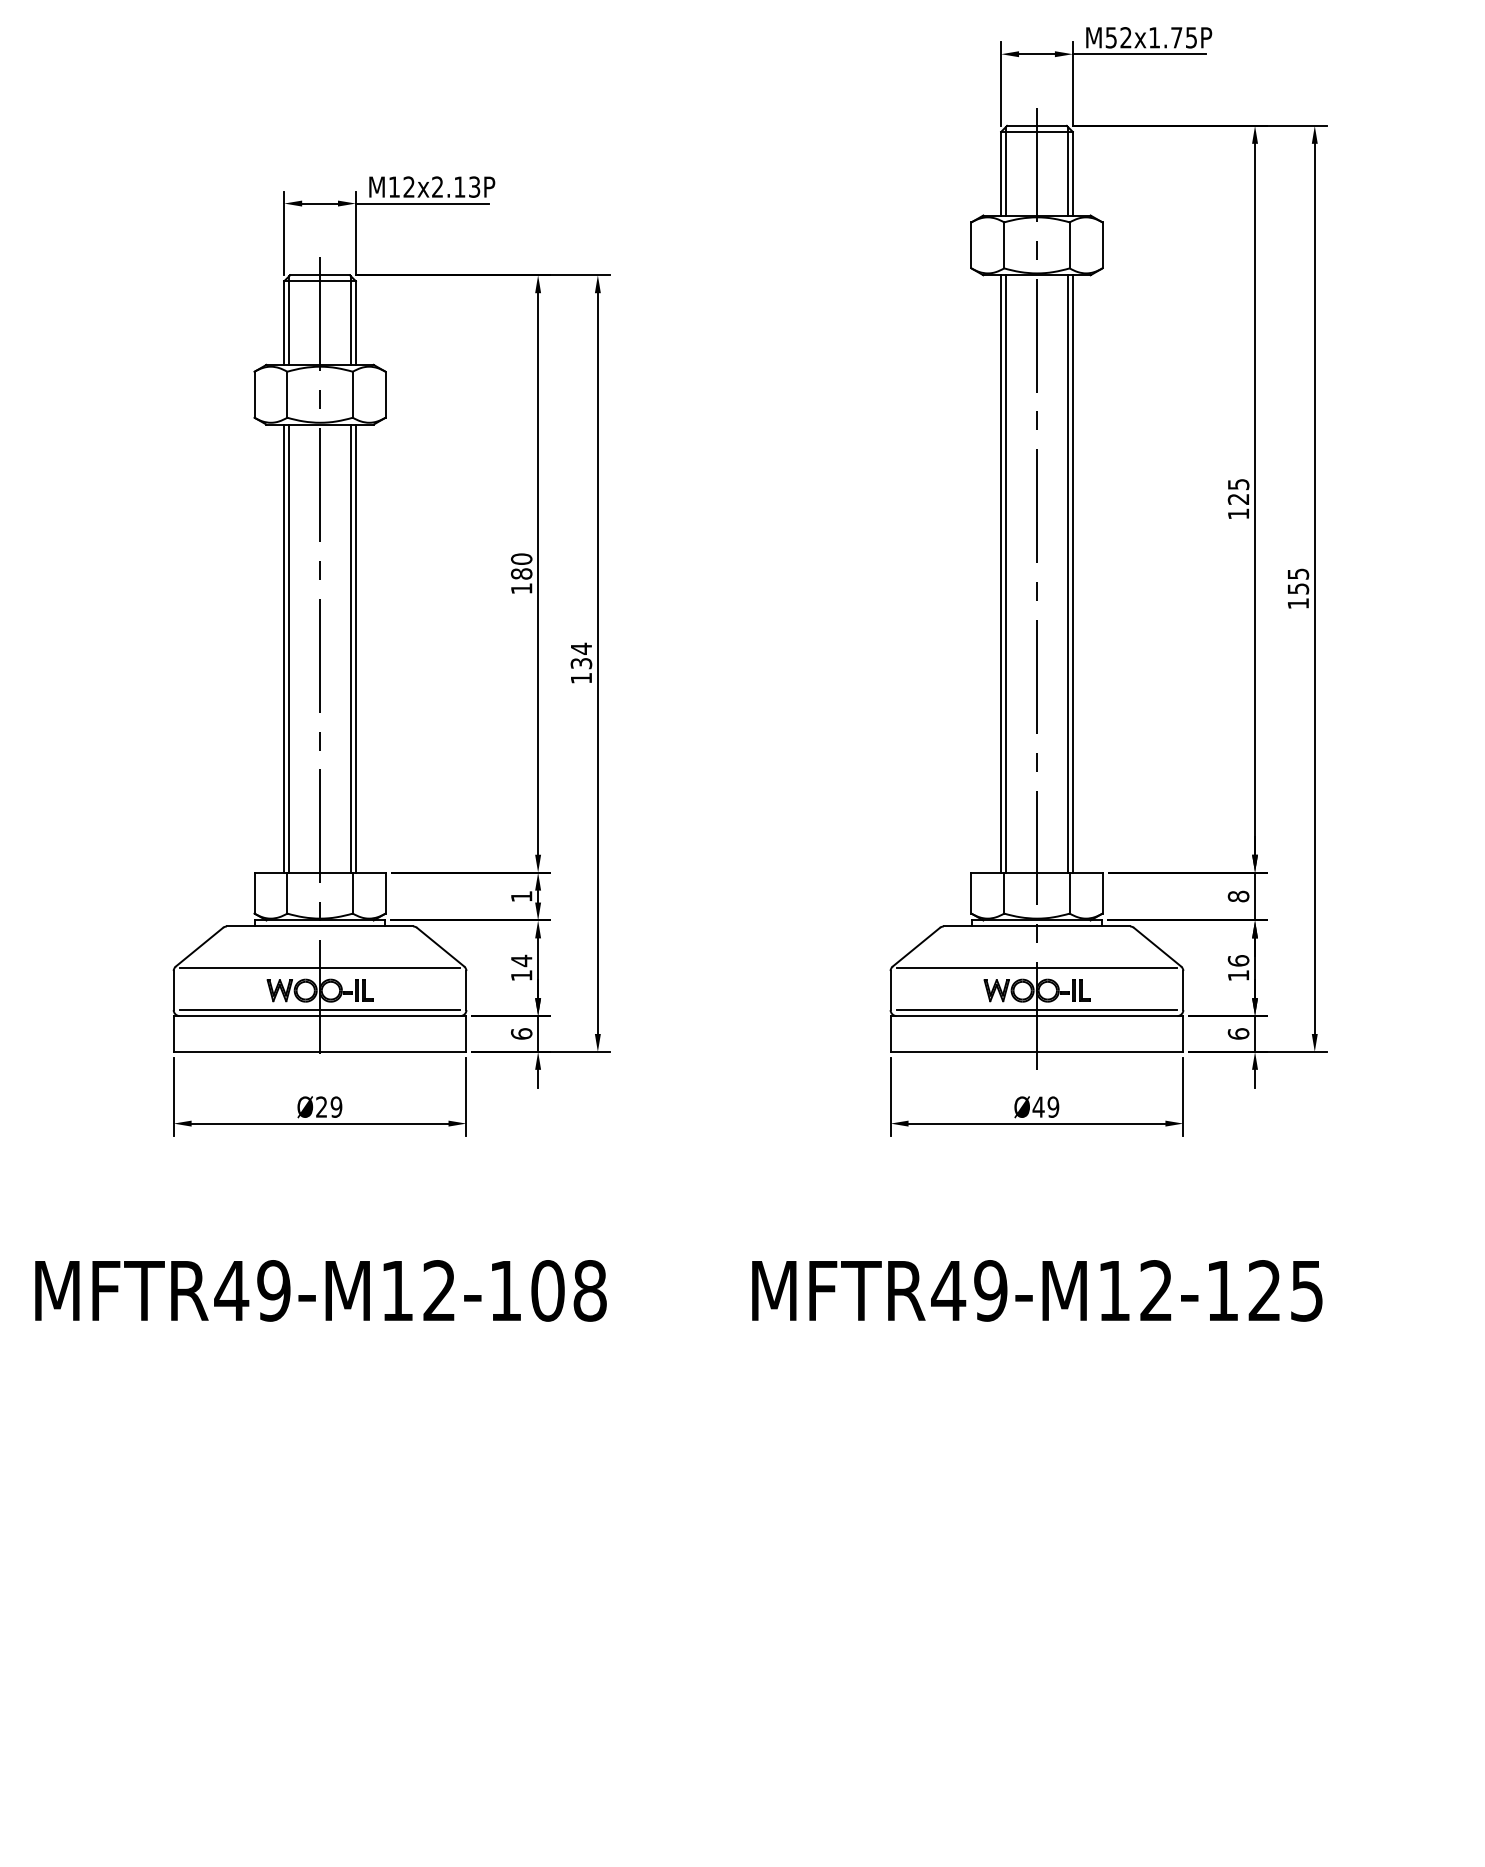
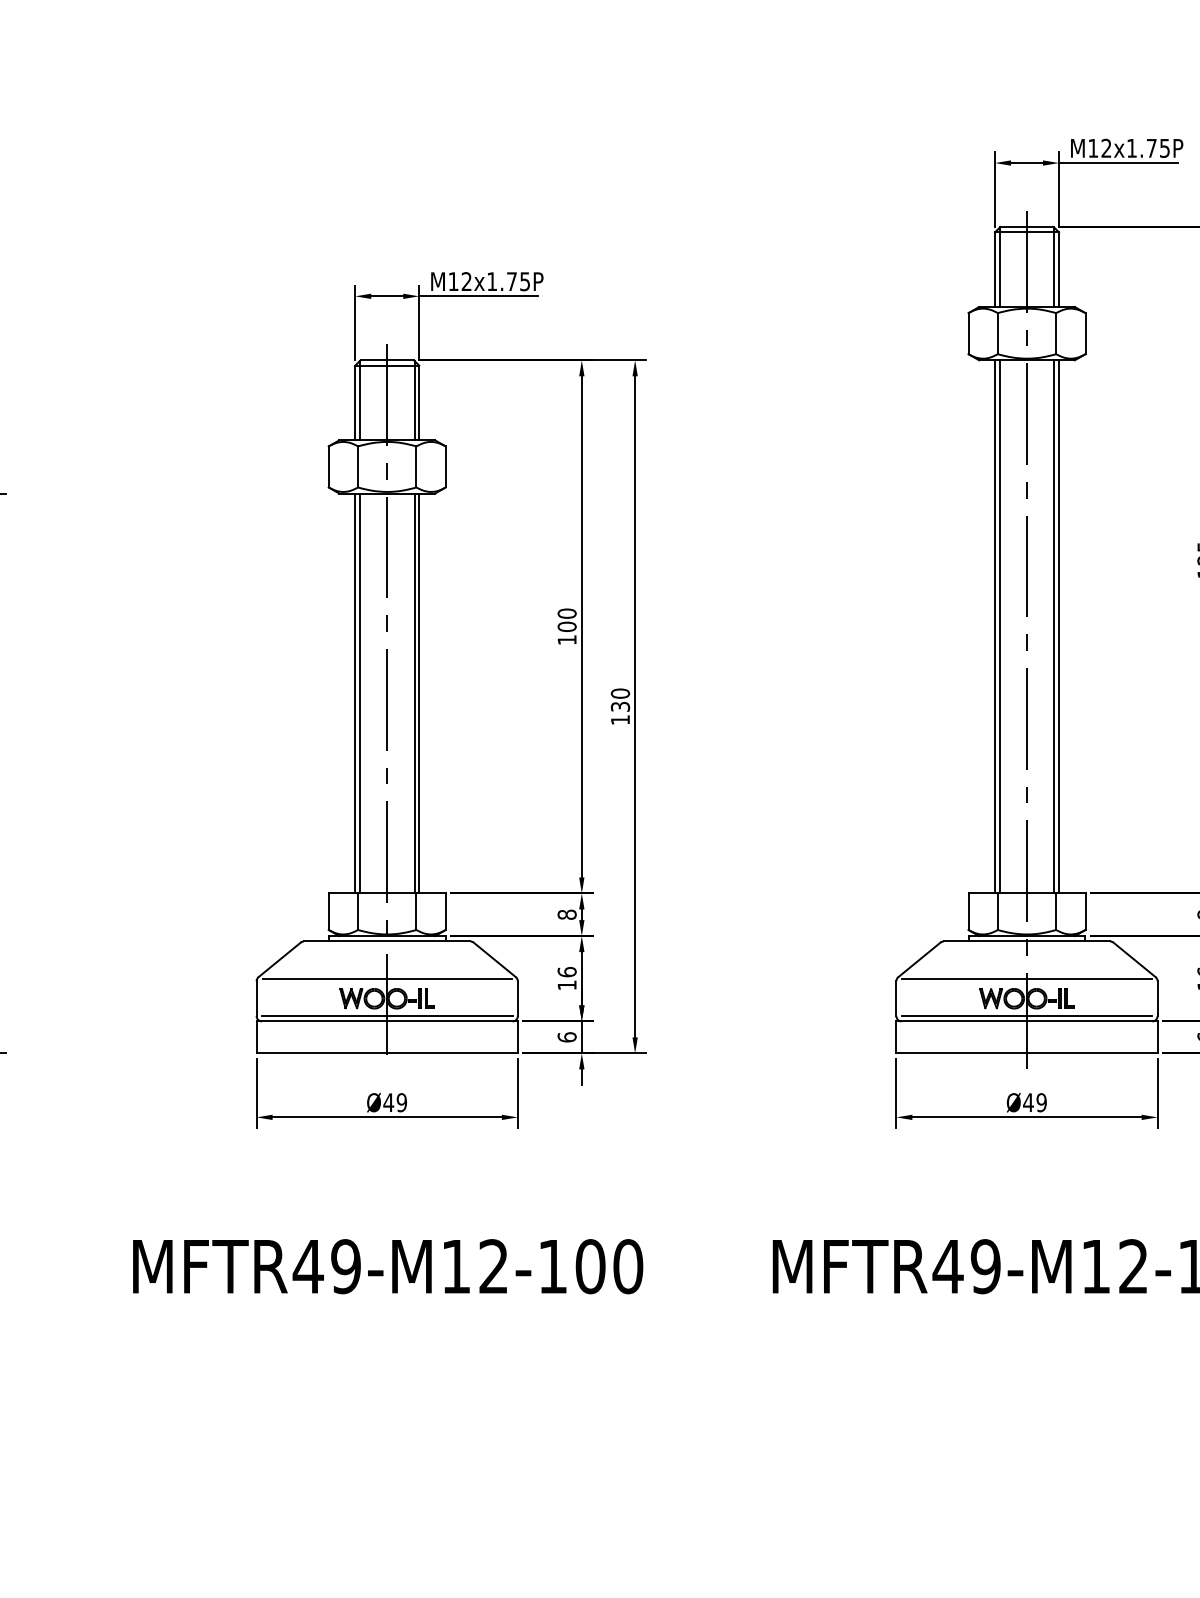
text: (1110, 37) -> (1092, 148), M52x1.75P -> M12x1.75P
text: (456, 186) -> (508, 281), M12x2.13P -> M12x1.75P
text: (521, 573) -> (566, 626), 180 -> 100
text: (581, 648) -> (620, 693), 134 -> 130
text: (521, 896) -> (566, 914), 1 -> 8
text: (521, 960) -> (566, 971), 14 -> 16
text: (321, 1106) -> (388, 1102), Ø29 -> Ø49
text: (589, 1290) -> (627, 1266), MFTR49-M12-108 -> MFTR49-M12-100

